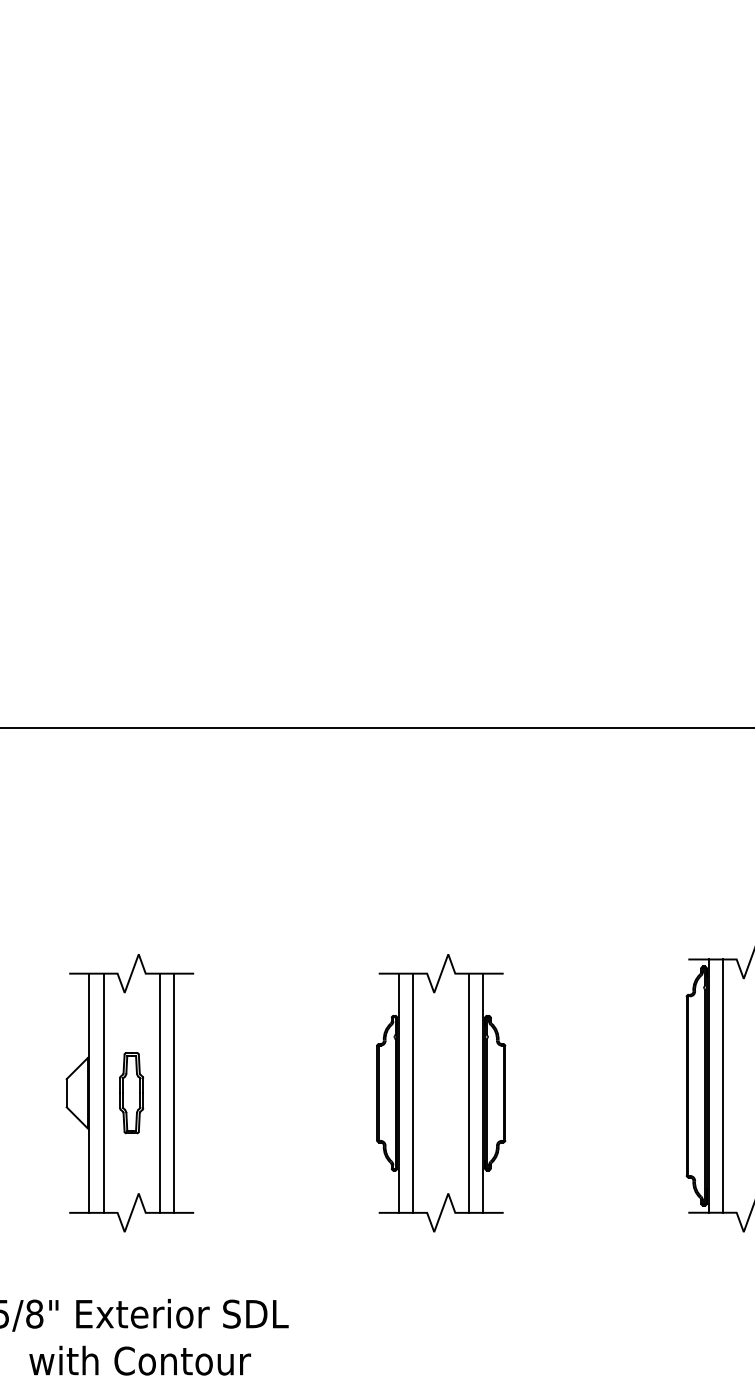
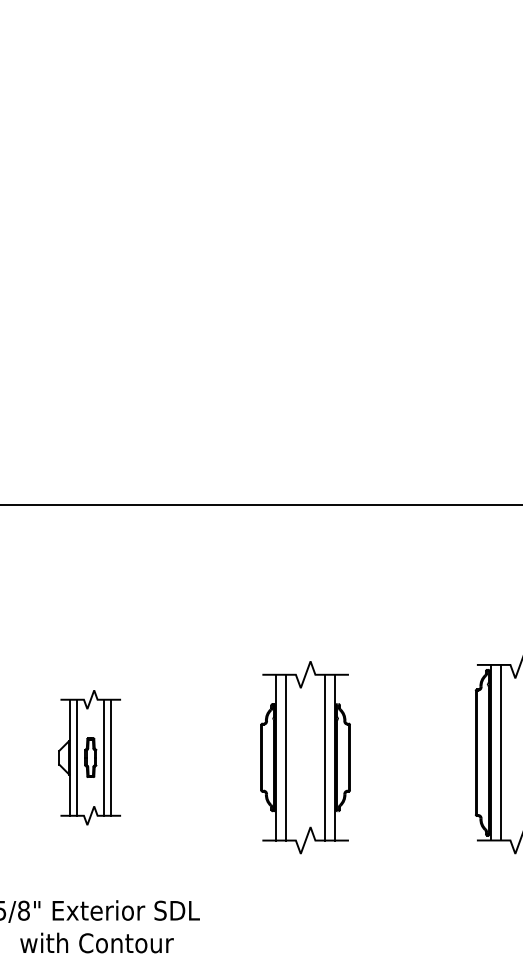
part: (129, 1093) -> (89, 757), size x0.7

